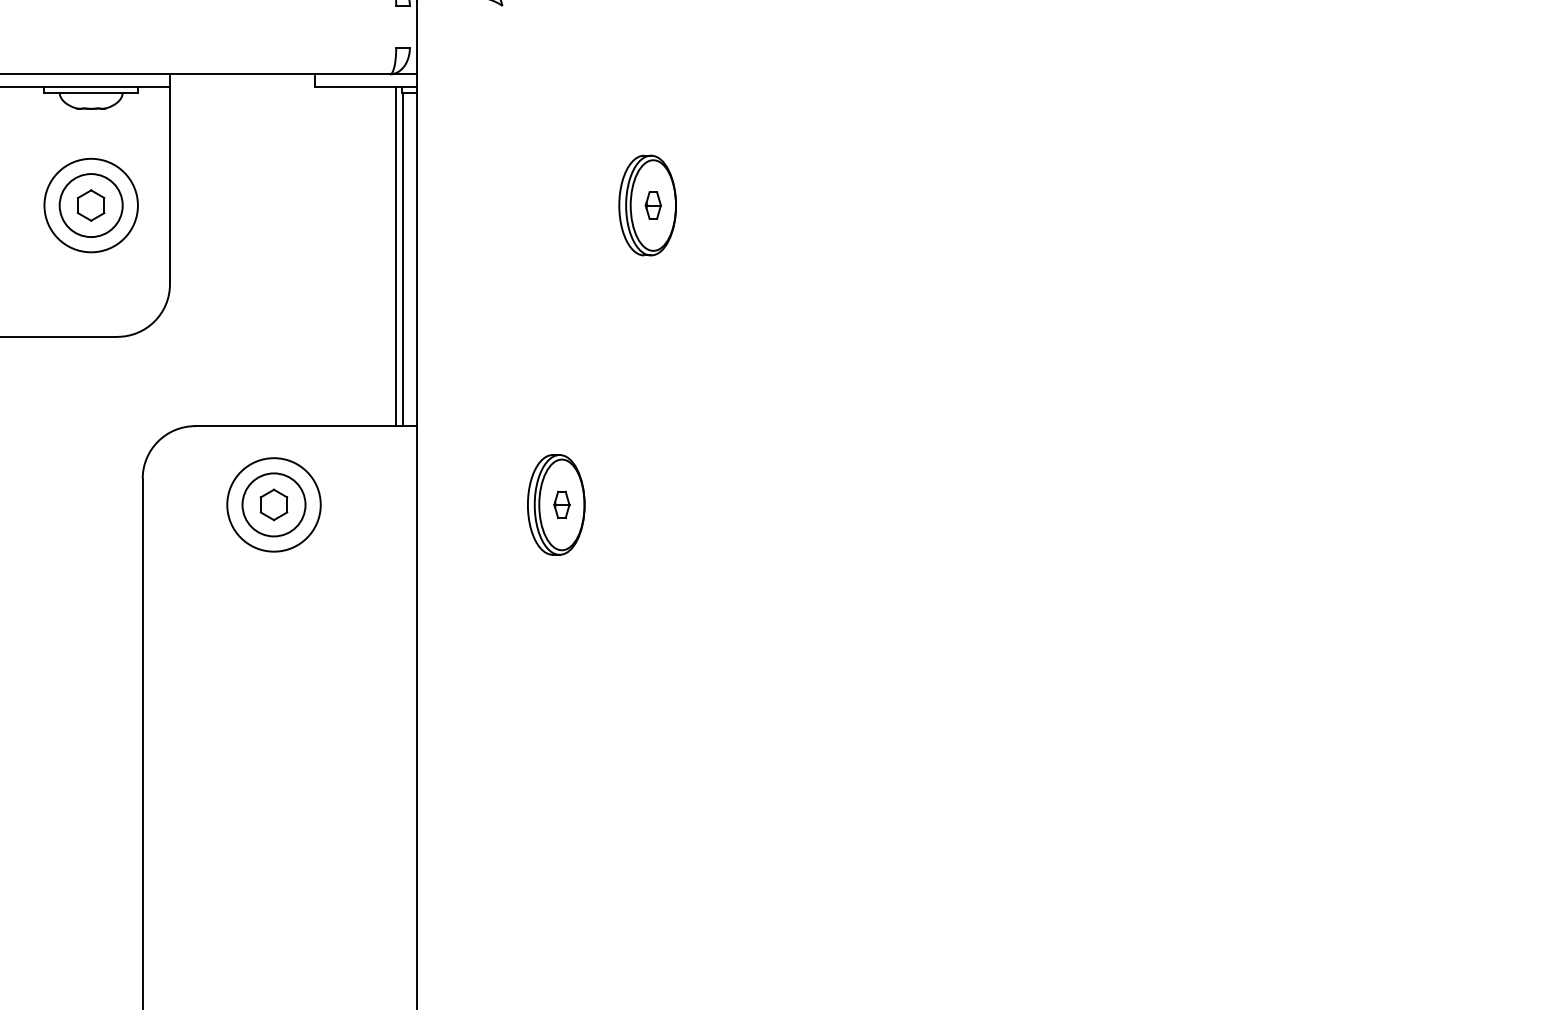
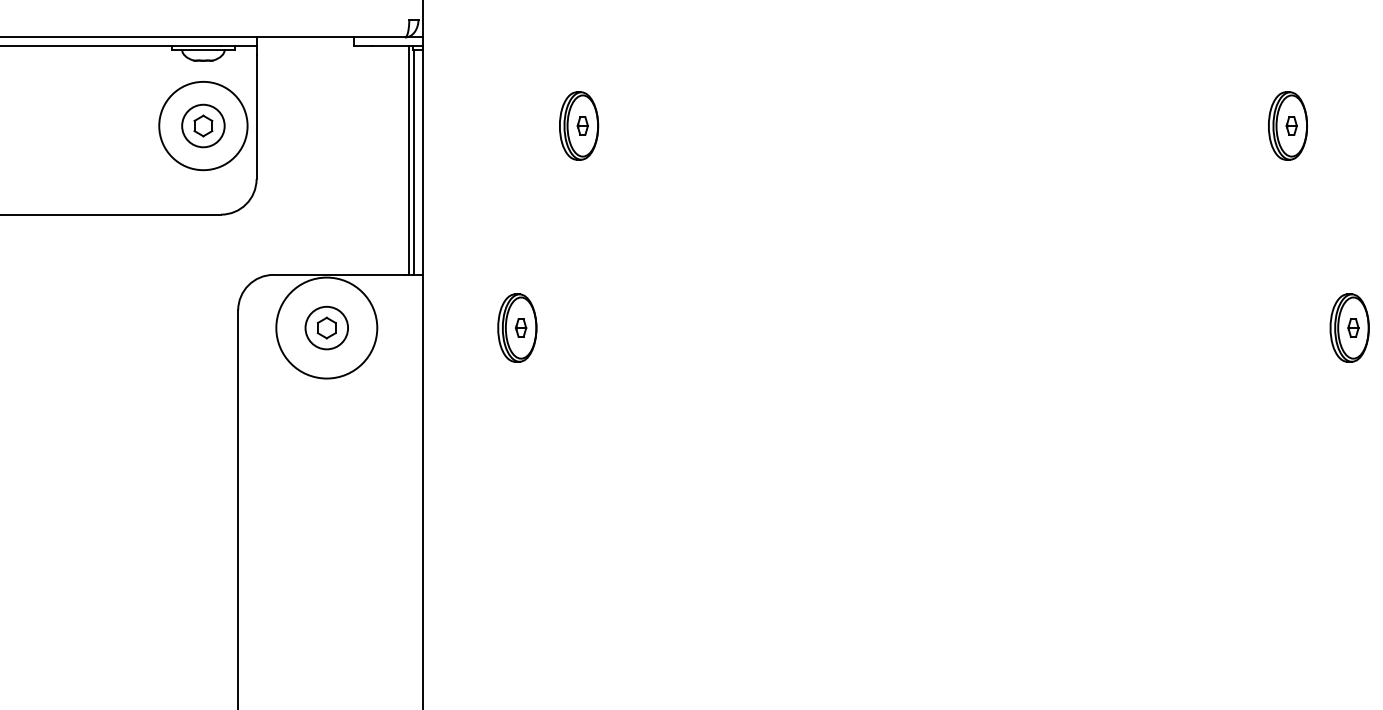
circle: (89, 204) -> (202, 125), size x1.4
circle: (273, 504) -> (326, 327), size x1.6

